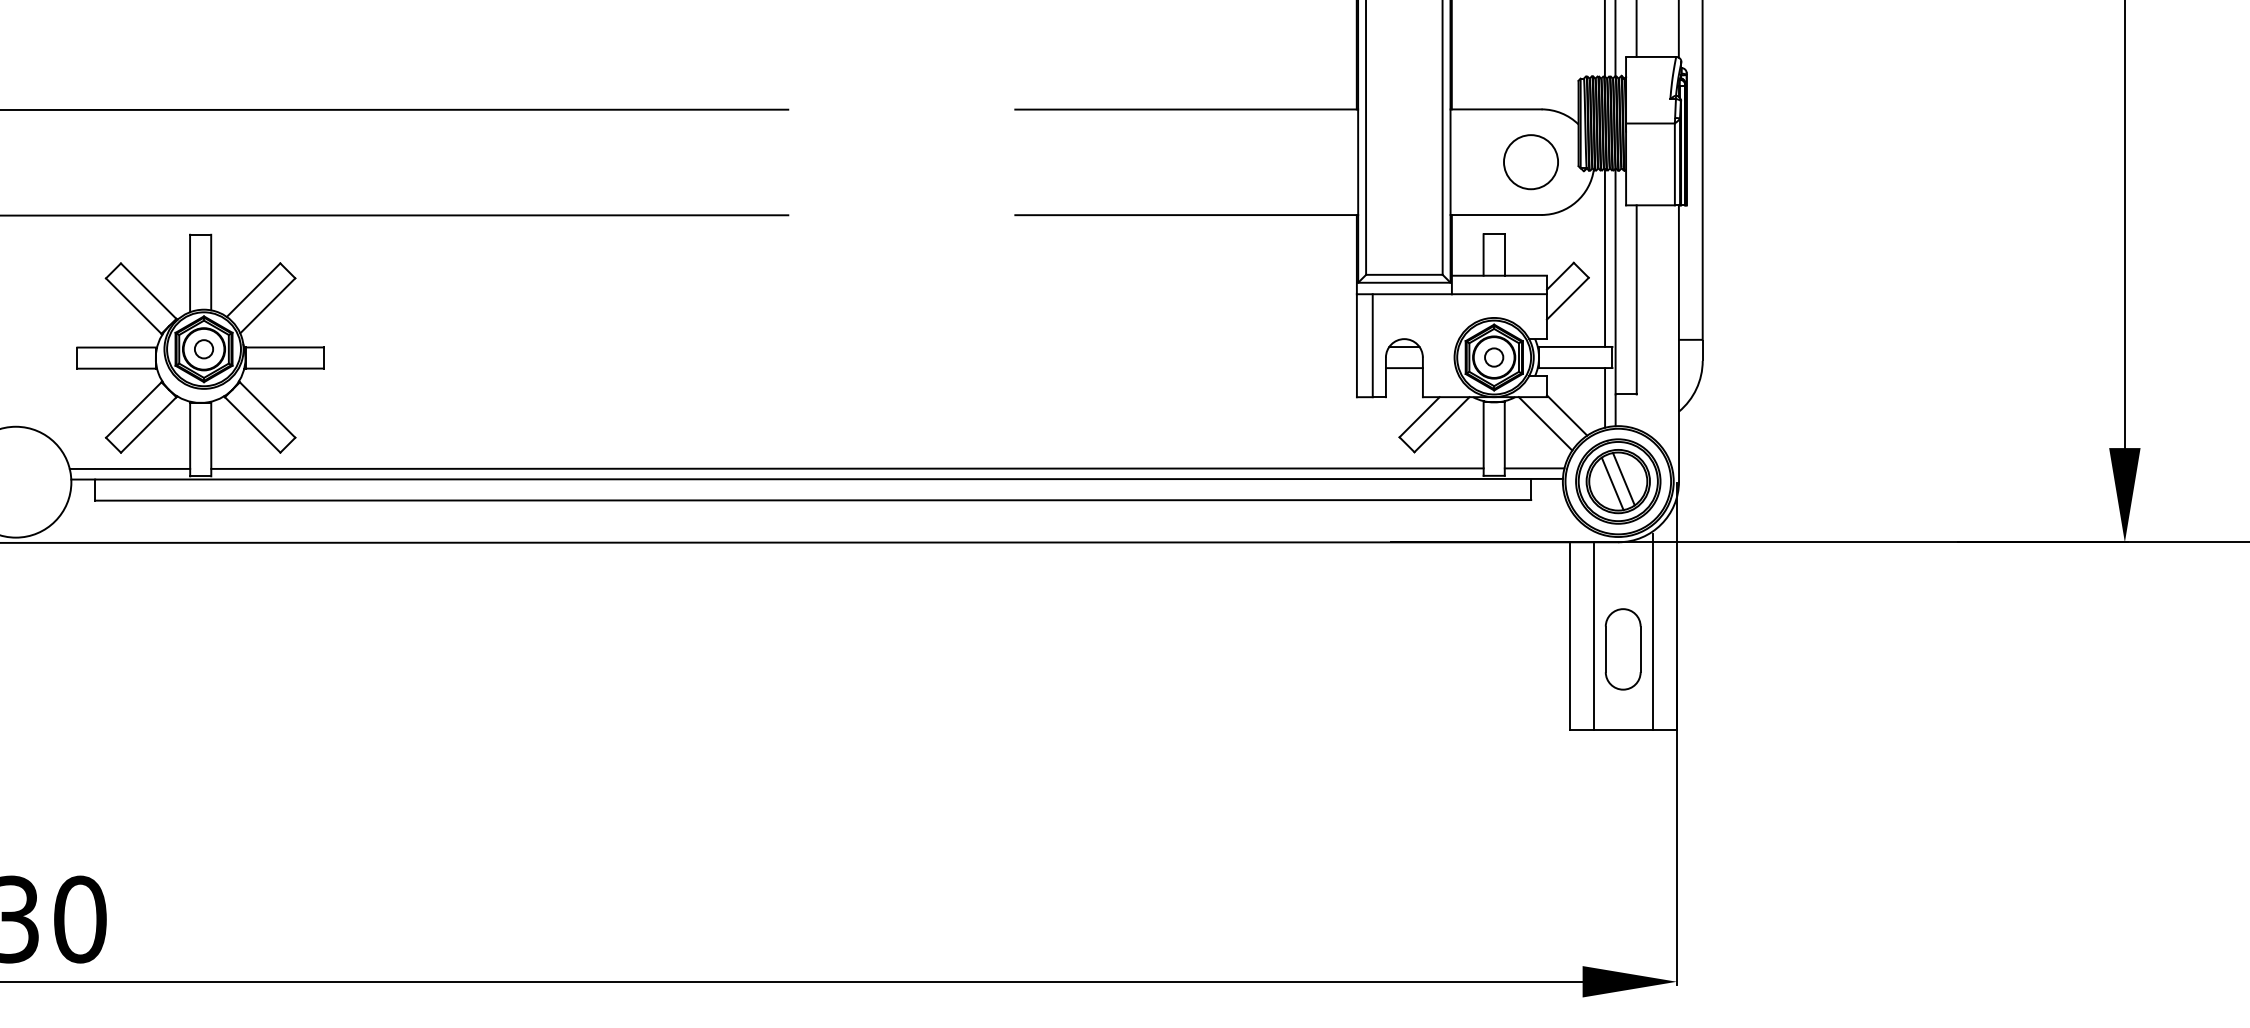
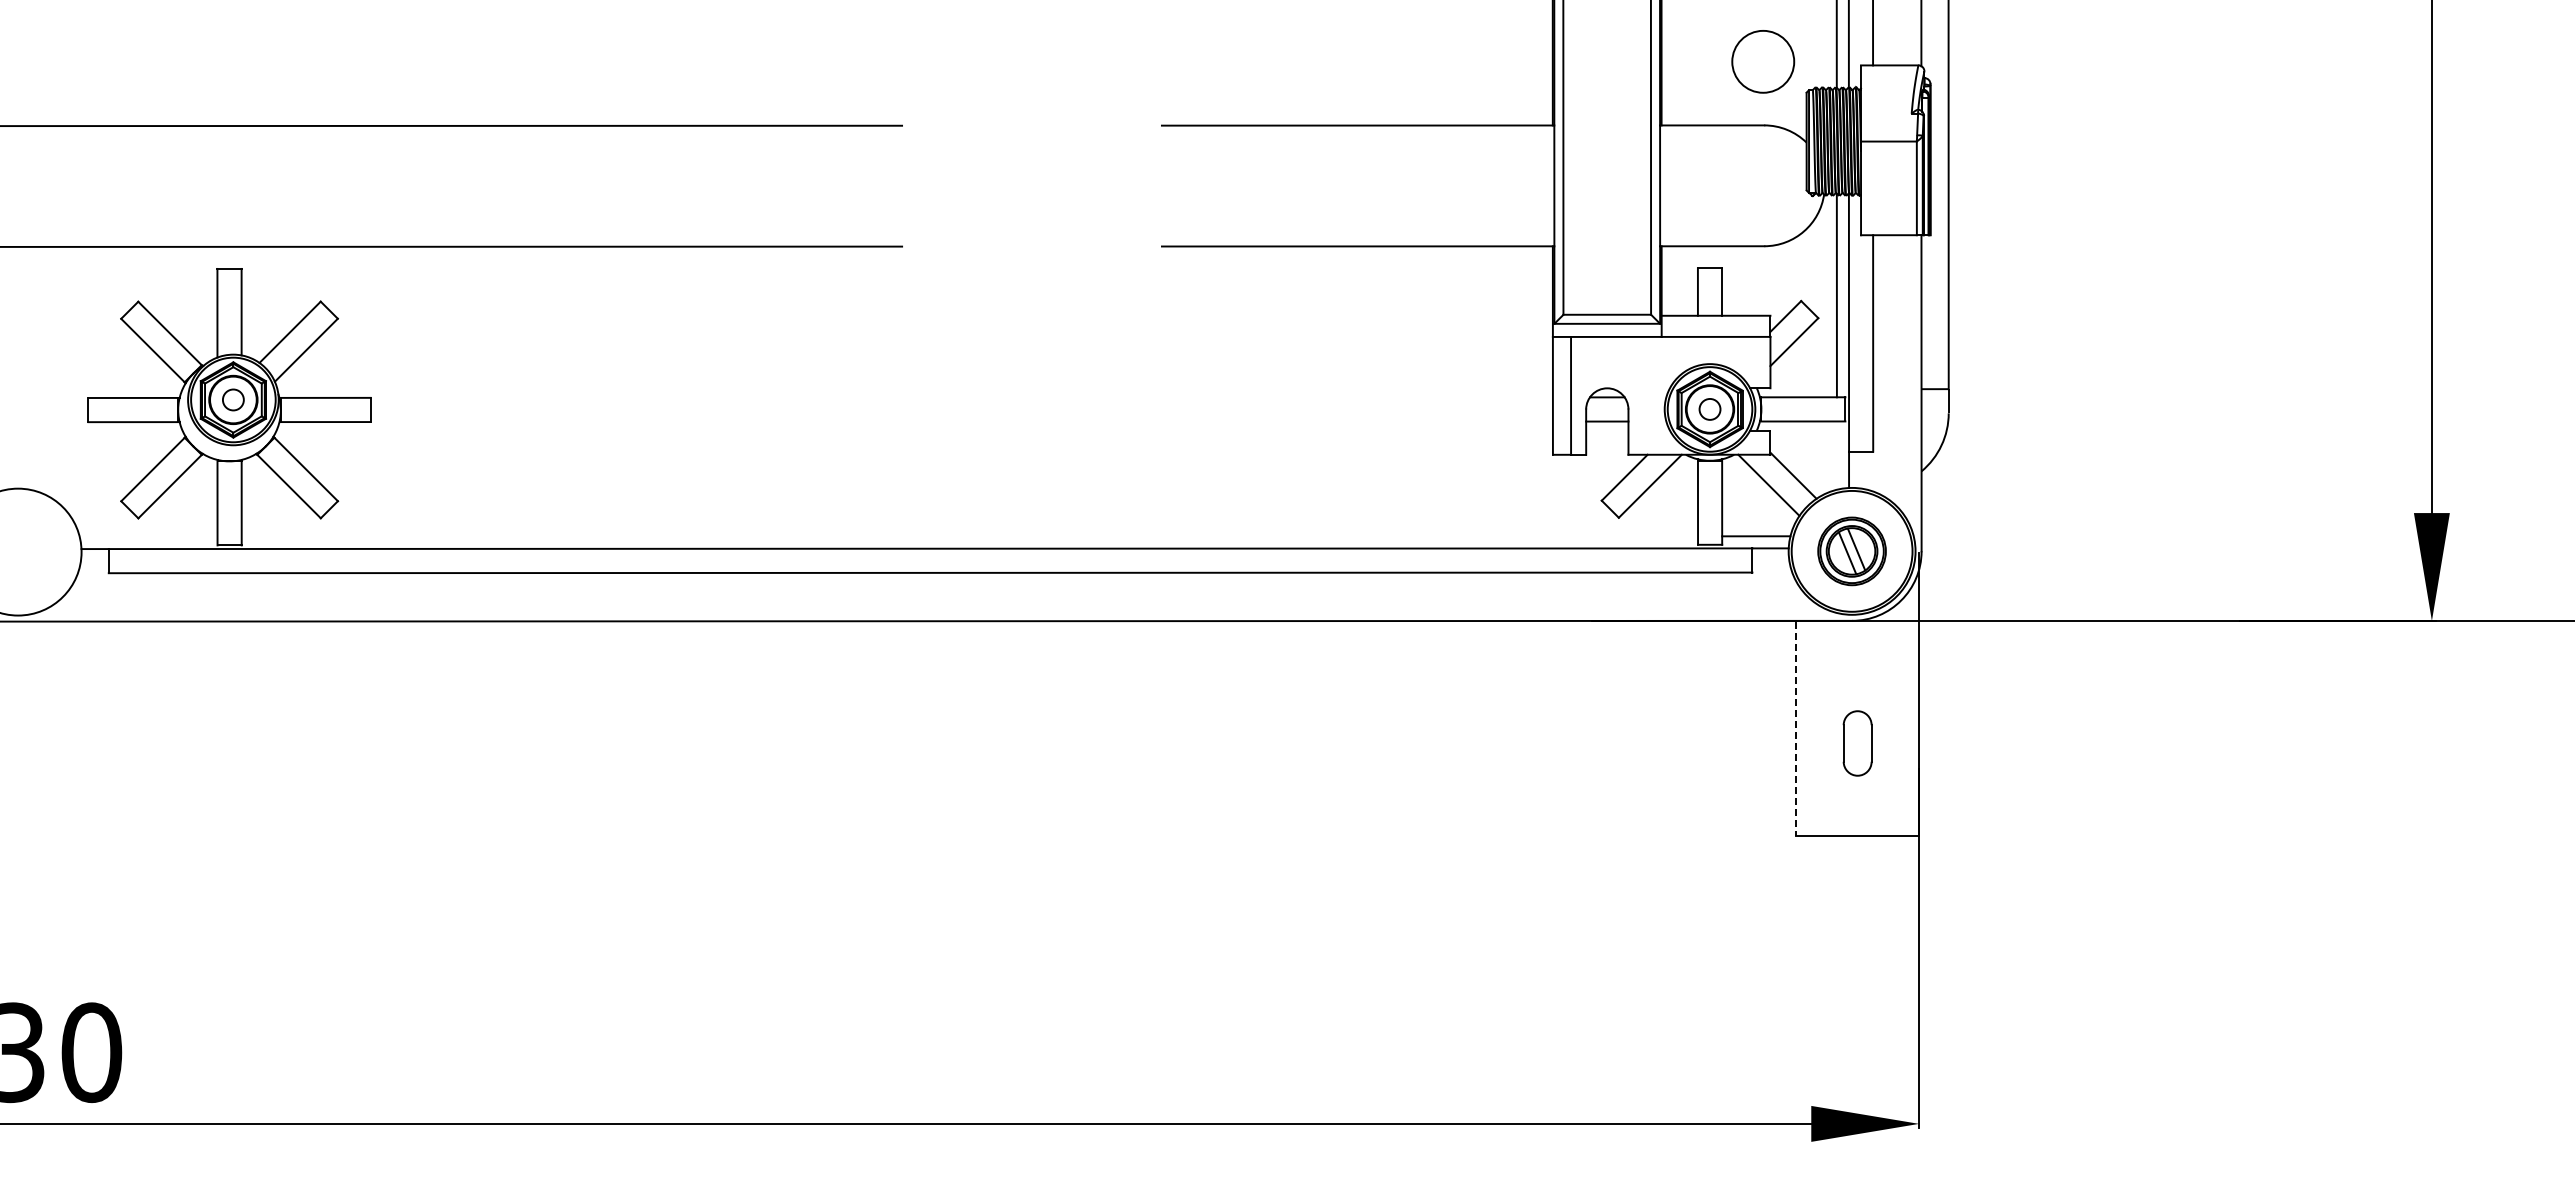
circle: (1531, 161) -> (1763, 61), moved
line: (1604, 397) -> (1836, 455), removed
line: (129, 468) -> (148, 536), removed
line: (847, 468) -> (969, 536), removed
part: (1617, 481) -> (1851, 551), size x0.7
line: (1652, 631) -> (1891, 723), removed
line: (1569, 636) -> (1796, 728), solid -> dashed
line: (1593, 636) -> (1823, 728), removed
part: (1623, 649) -> (1857, 743), size x0.7

